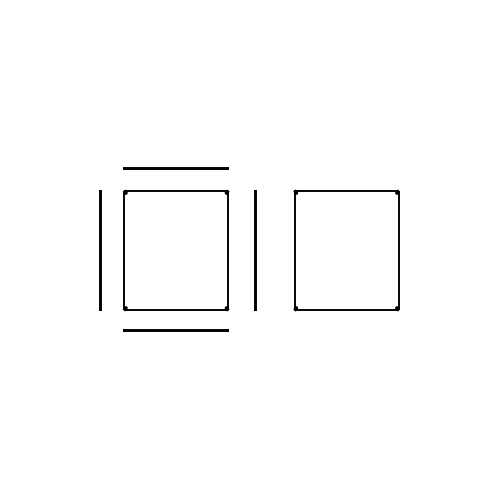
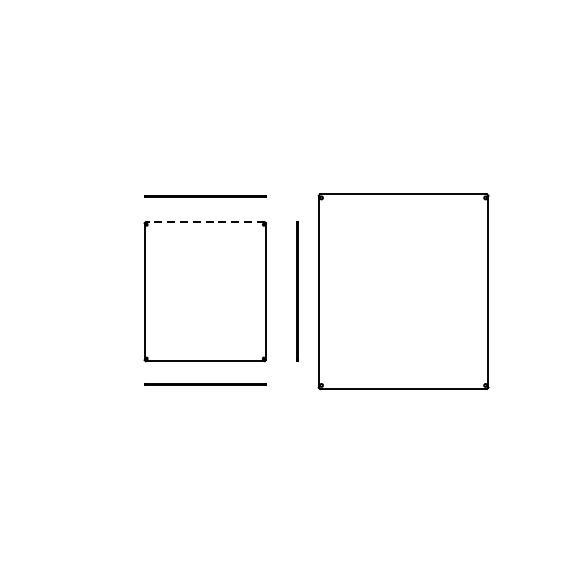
line: (175, 190) -> (204, 221), solid -> dashed
line: (100, 250) -> (117, 291), removed
part: (346, 250) -> (403, 291), size x1.4

